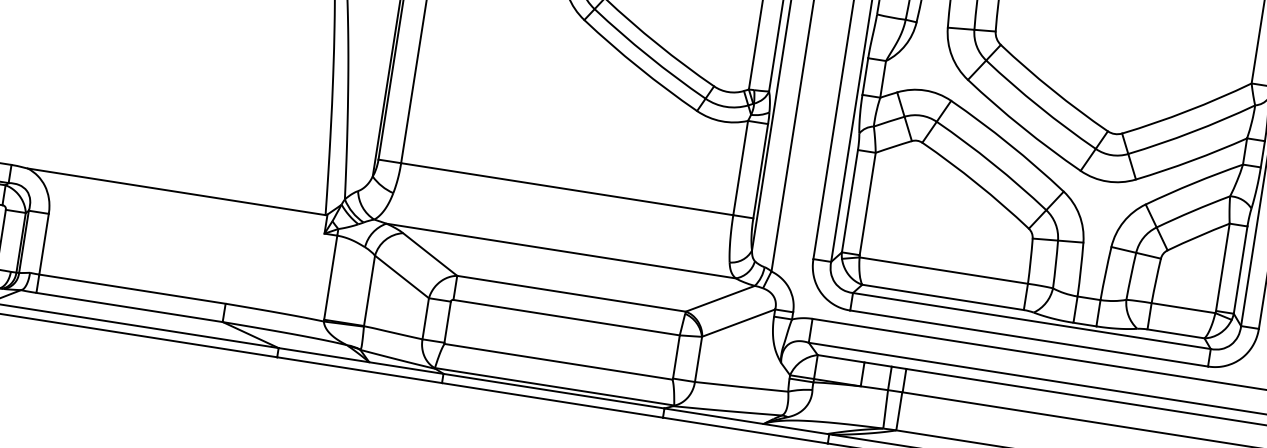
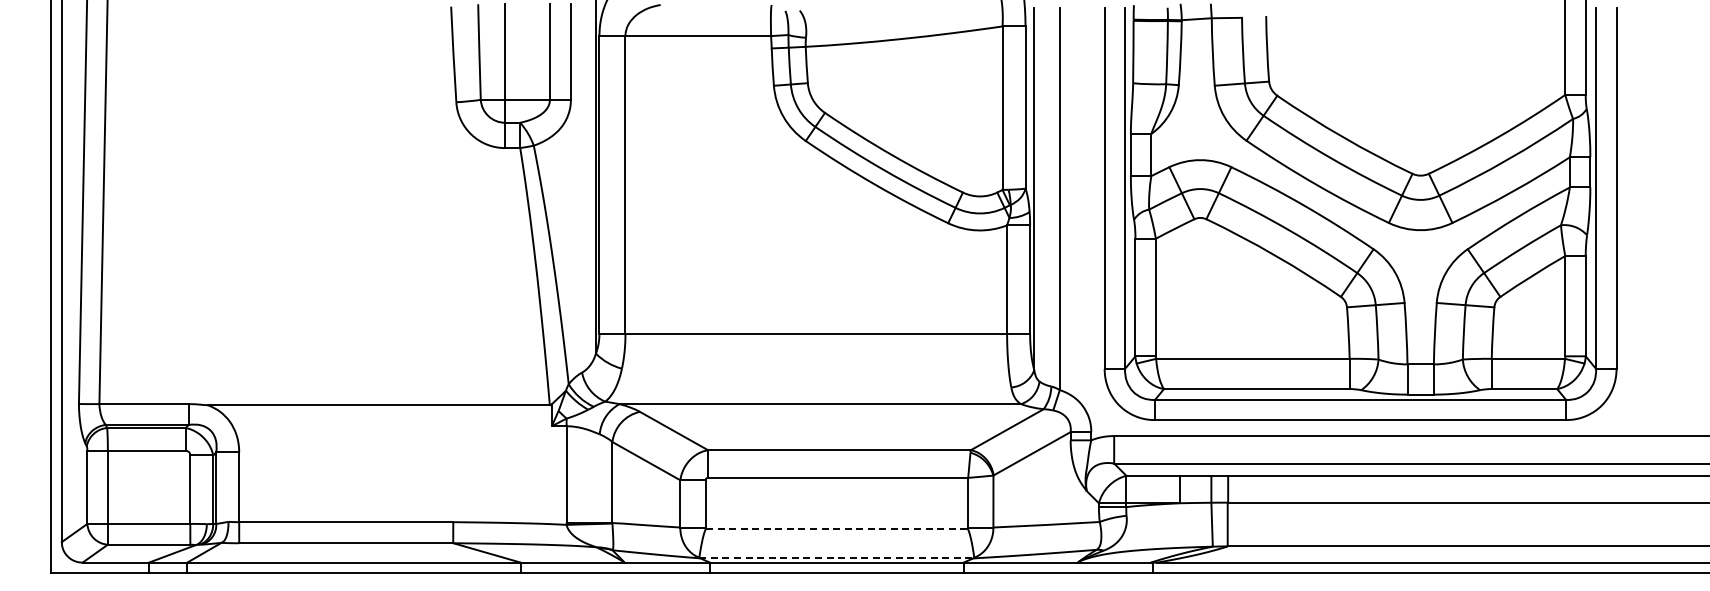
line: (558, 361) -> (836, 528), solid -> dashed
line: (555, 386) -> (837, 557), solid -> dashed

